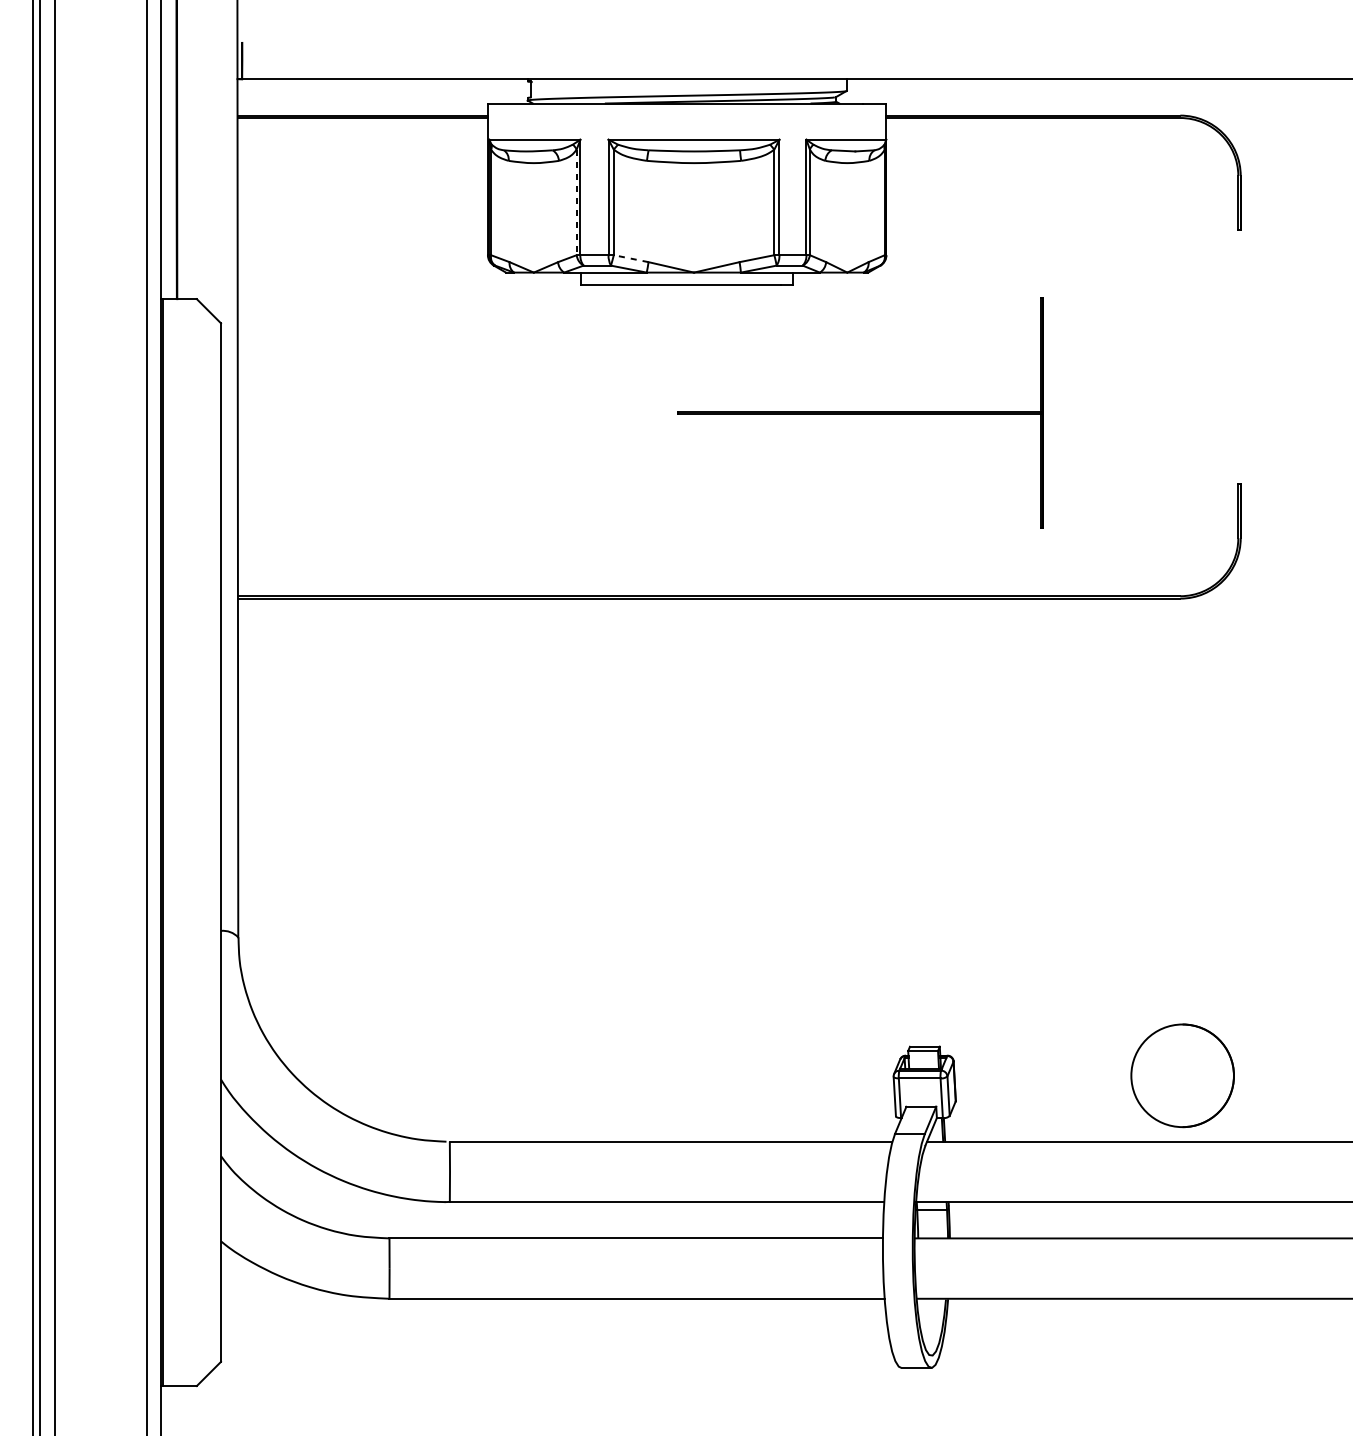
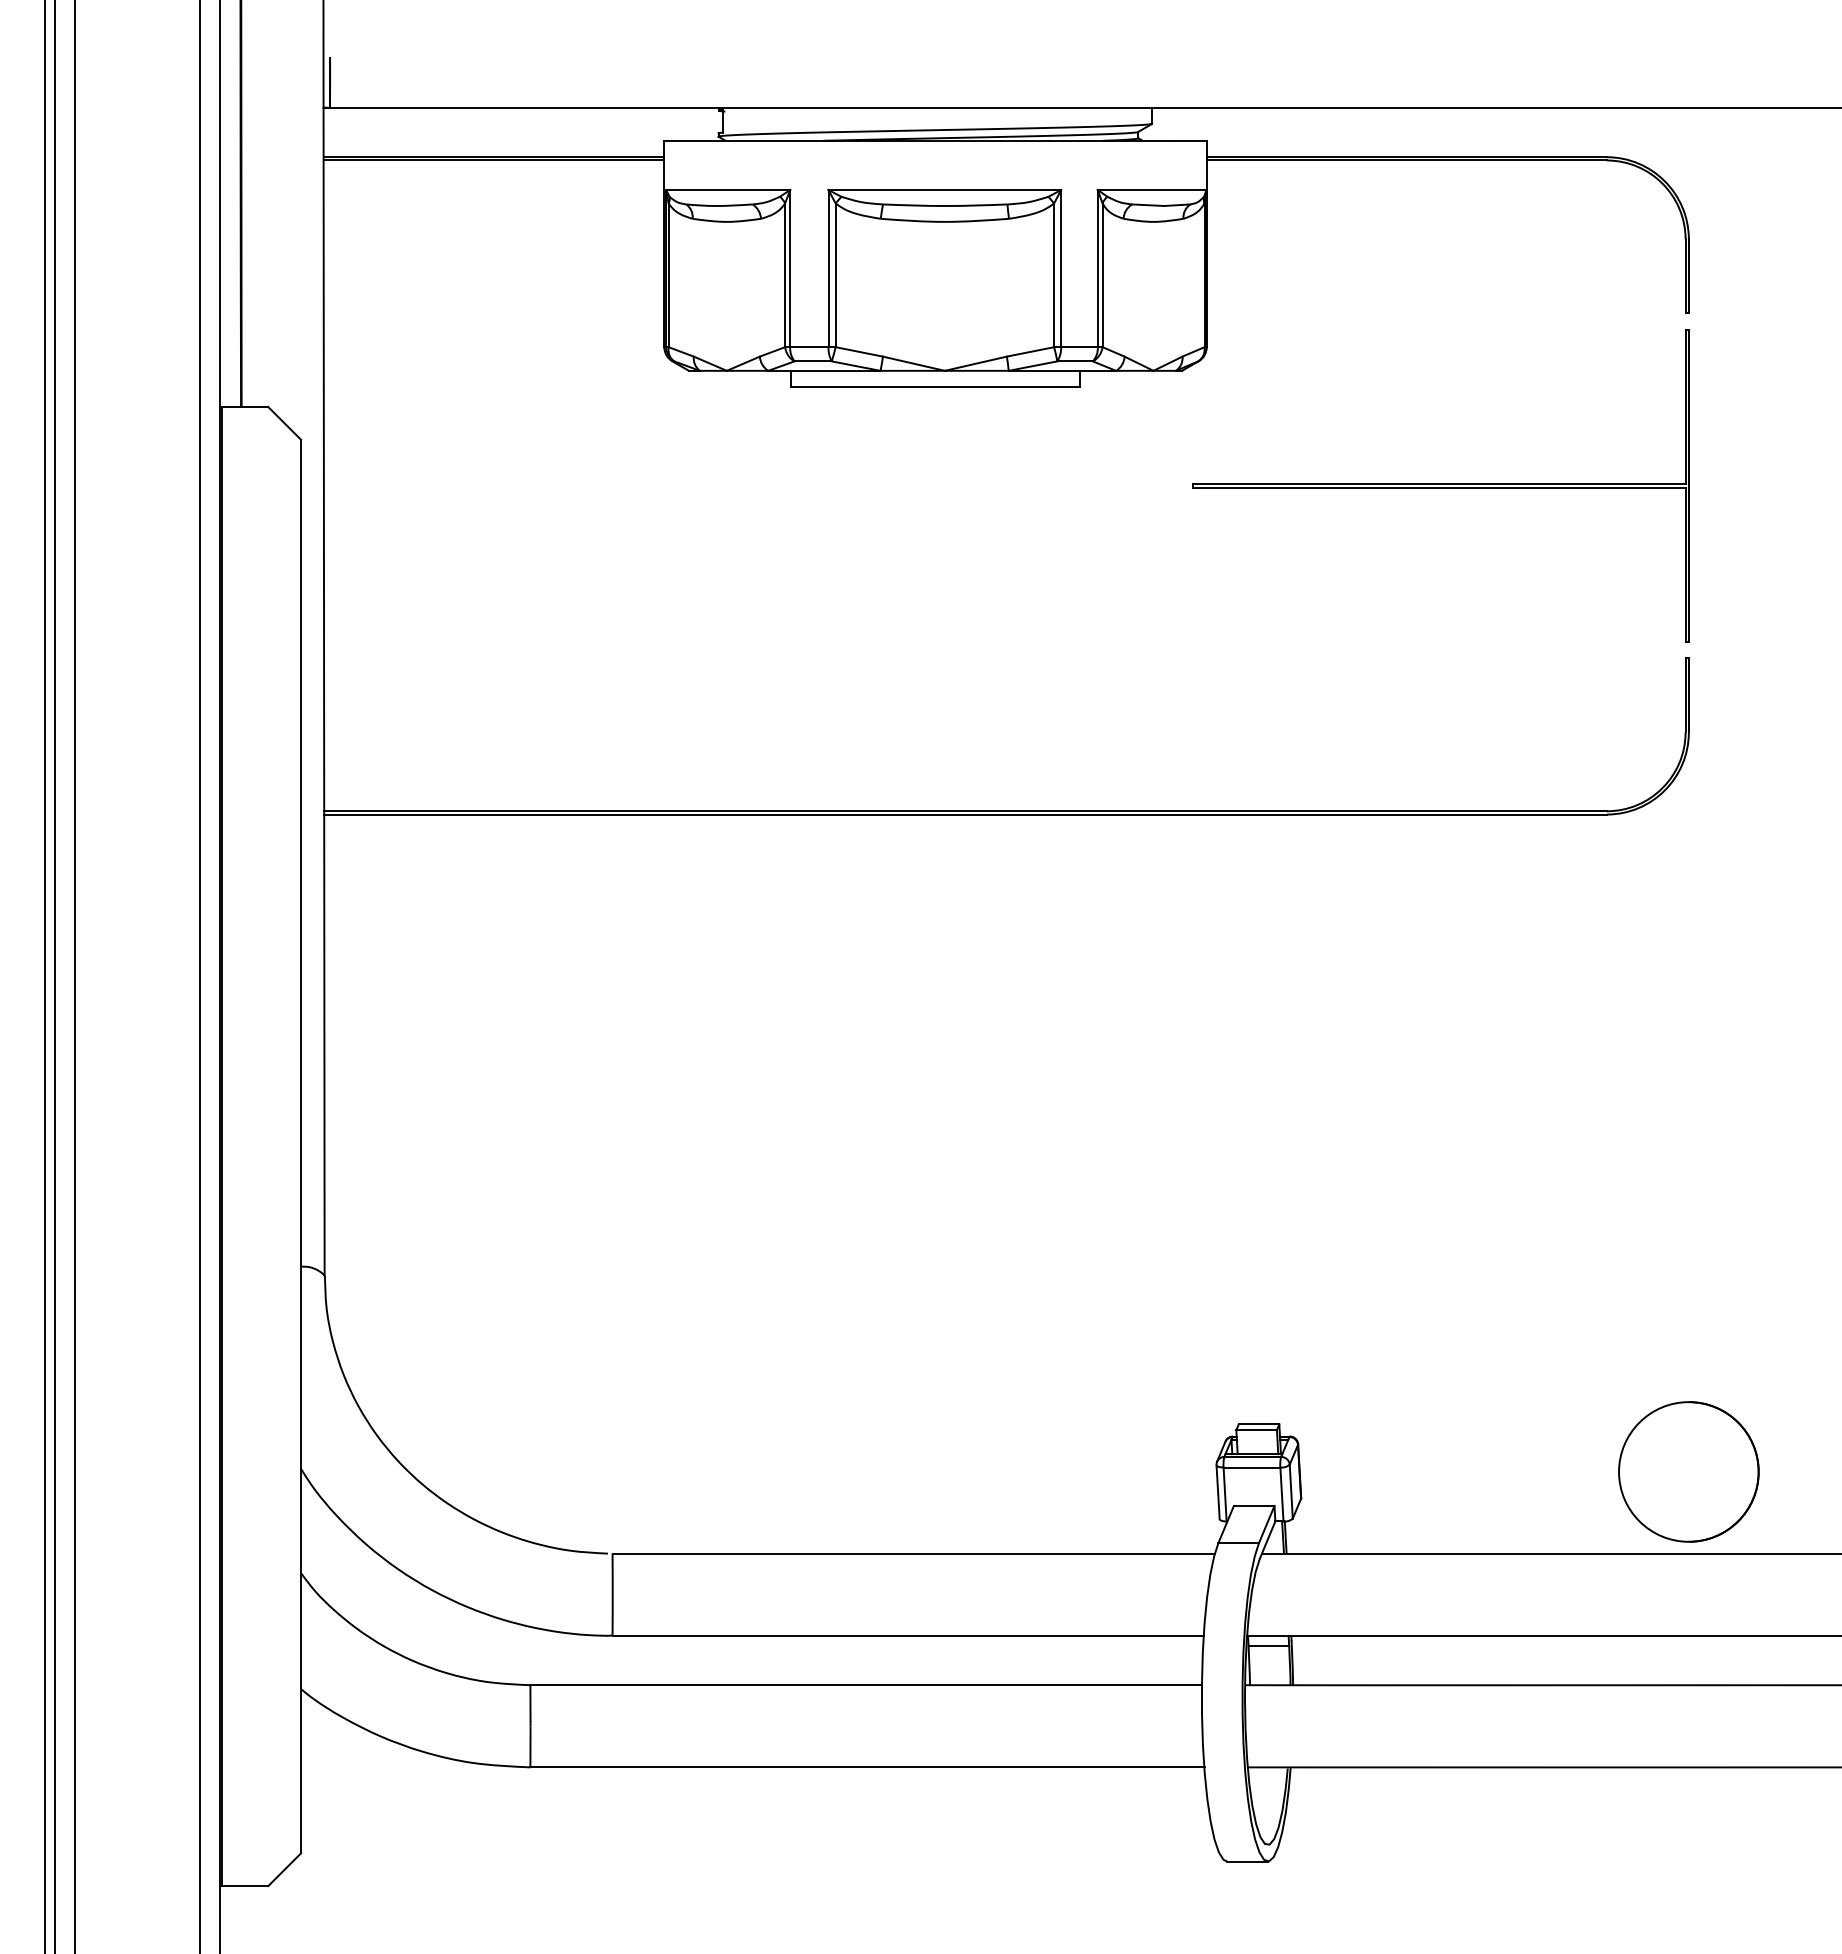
line: (576, 202) -> (785, 275), dashed -> solid
line: (630, 258) -> (858, 351), dashed -> solid
part: (860, 412) -> (1440, 485), moved
circle: (1182, 1075) -> (1688, 1471), moved

